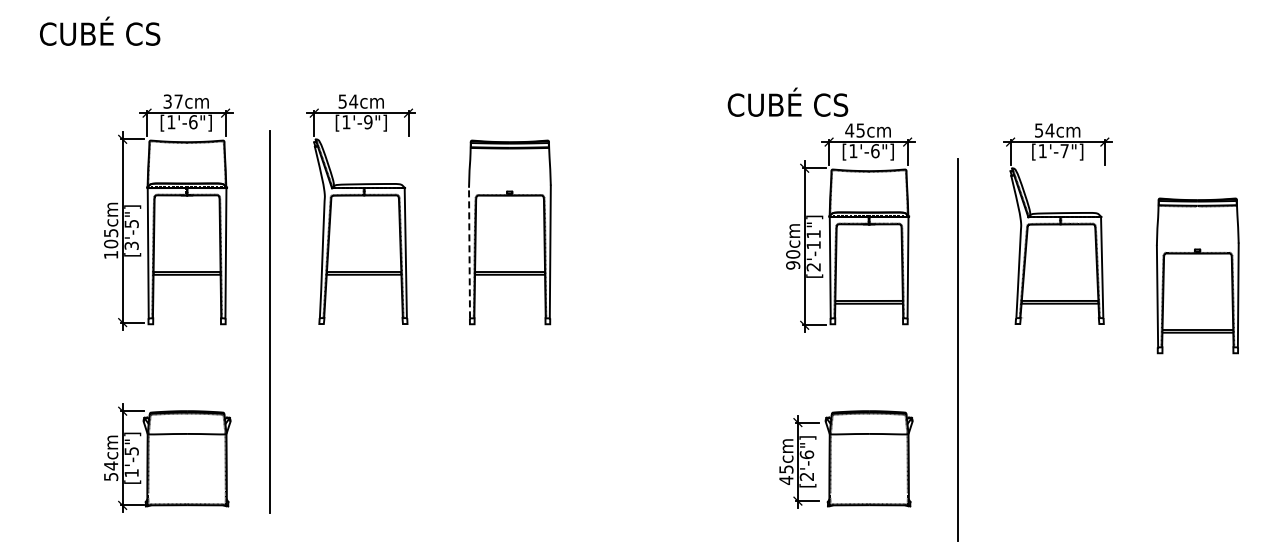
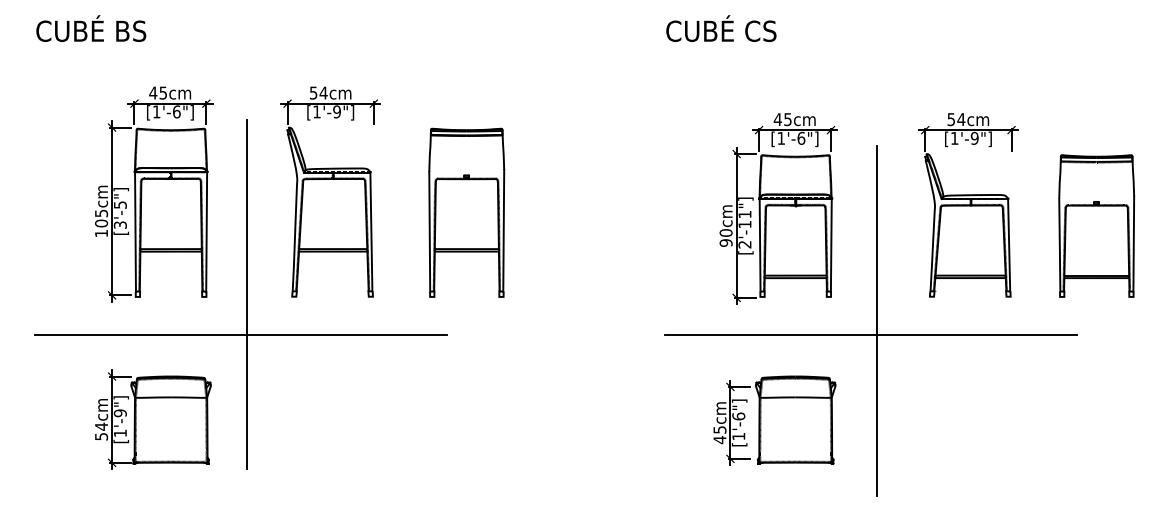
text: (143, 33) -> (131, 30), CUBÉ CS -> CUBÉ BS
text: (172, 101) -> (157, 92), 37cm -> 45cm
text: (787, 101) -> (720, 27), moved
text: (1064, 151) -> (974, 138), [1'-7"] -> [1'-9"]
line: (469, 252) -> (429, 231), dashed -> solid
part: (1197, 275) -> (1096, 225), moved
line: (263, 365) -> (241, 334), added
line: (951, 365) -> (871, 334), added
text: (131, 451) -> (120, 413), [1'-5"] -> [1'-9"]
text: (806, 476) -> (738, 436), [2'-6"] -> [1'-6"]

